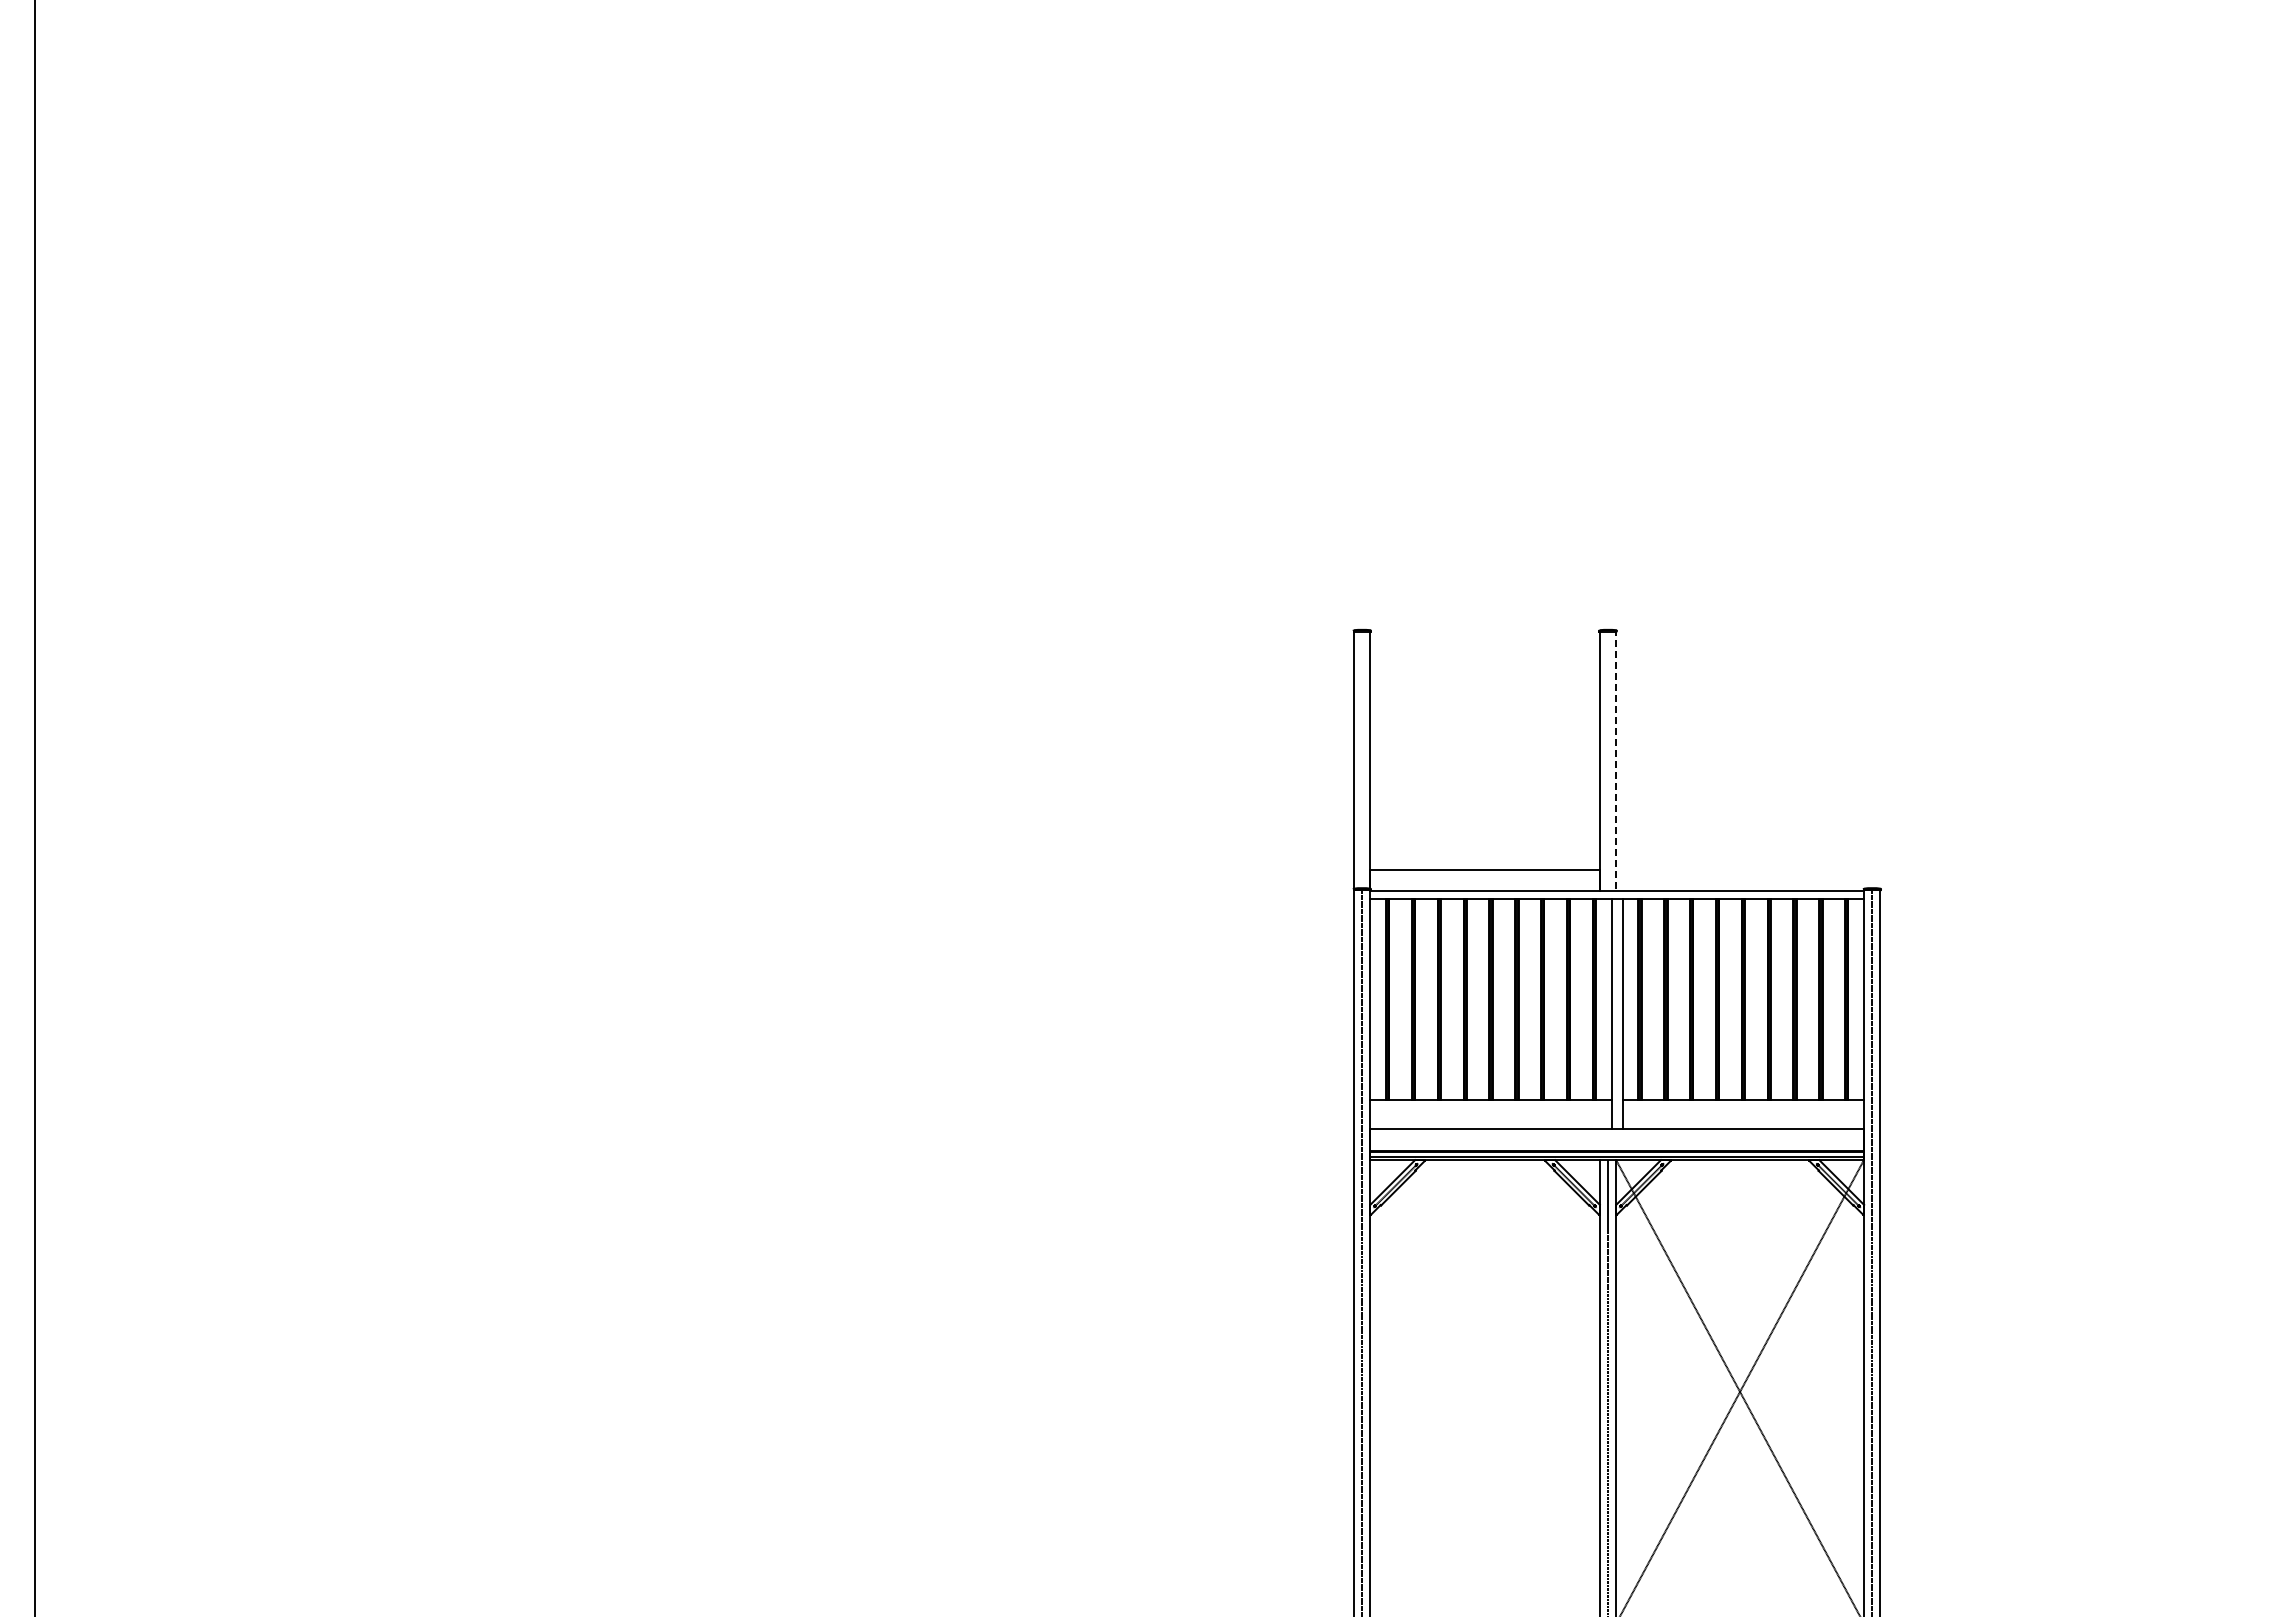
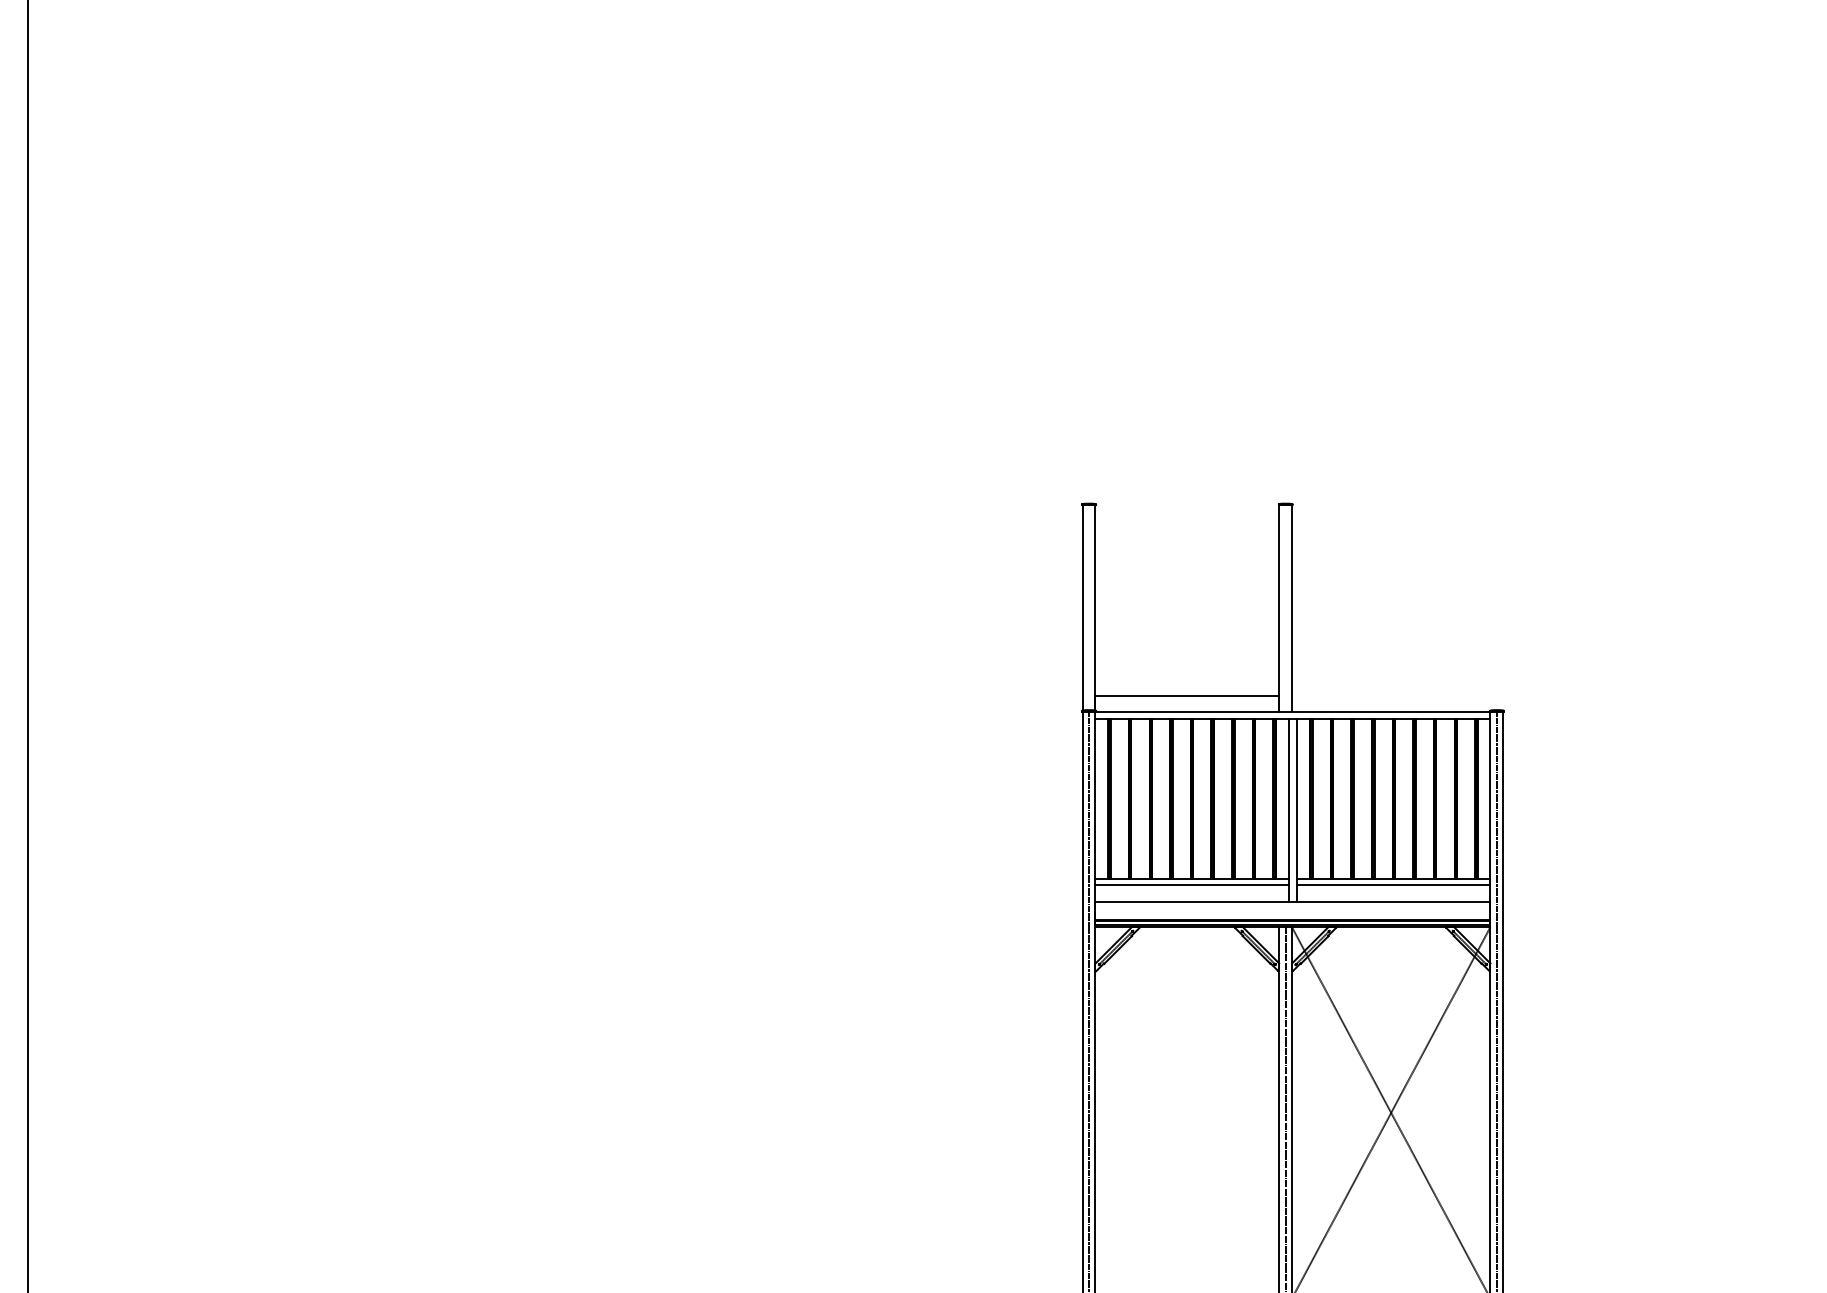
line: (1616, 760) -> (1292, 608), dashed -> solid
line: (1490, 1107) -> (1191, 885), added
line: (1743, 1107) -> (1393, 885), added

